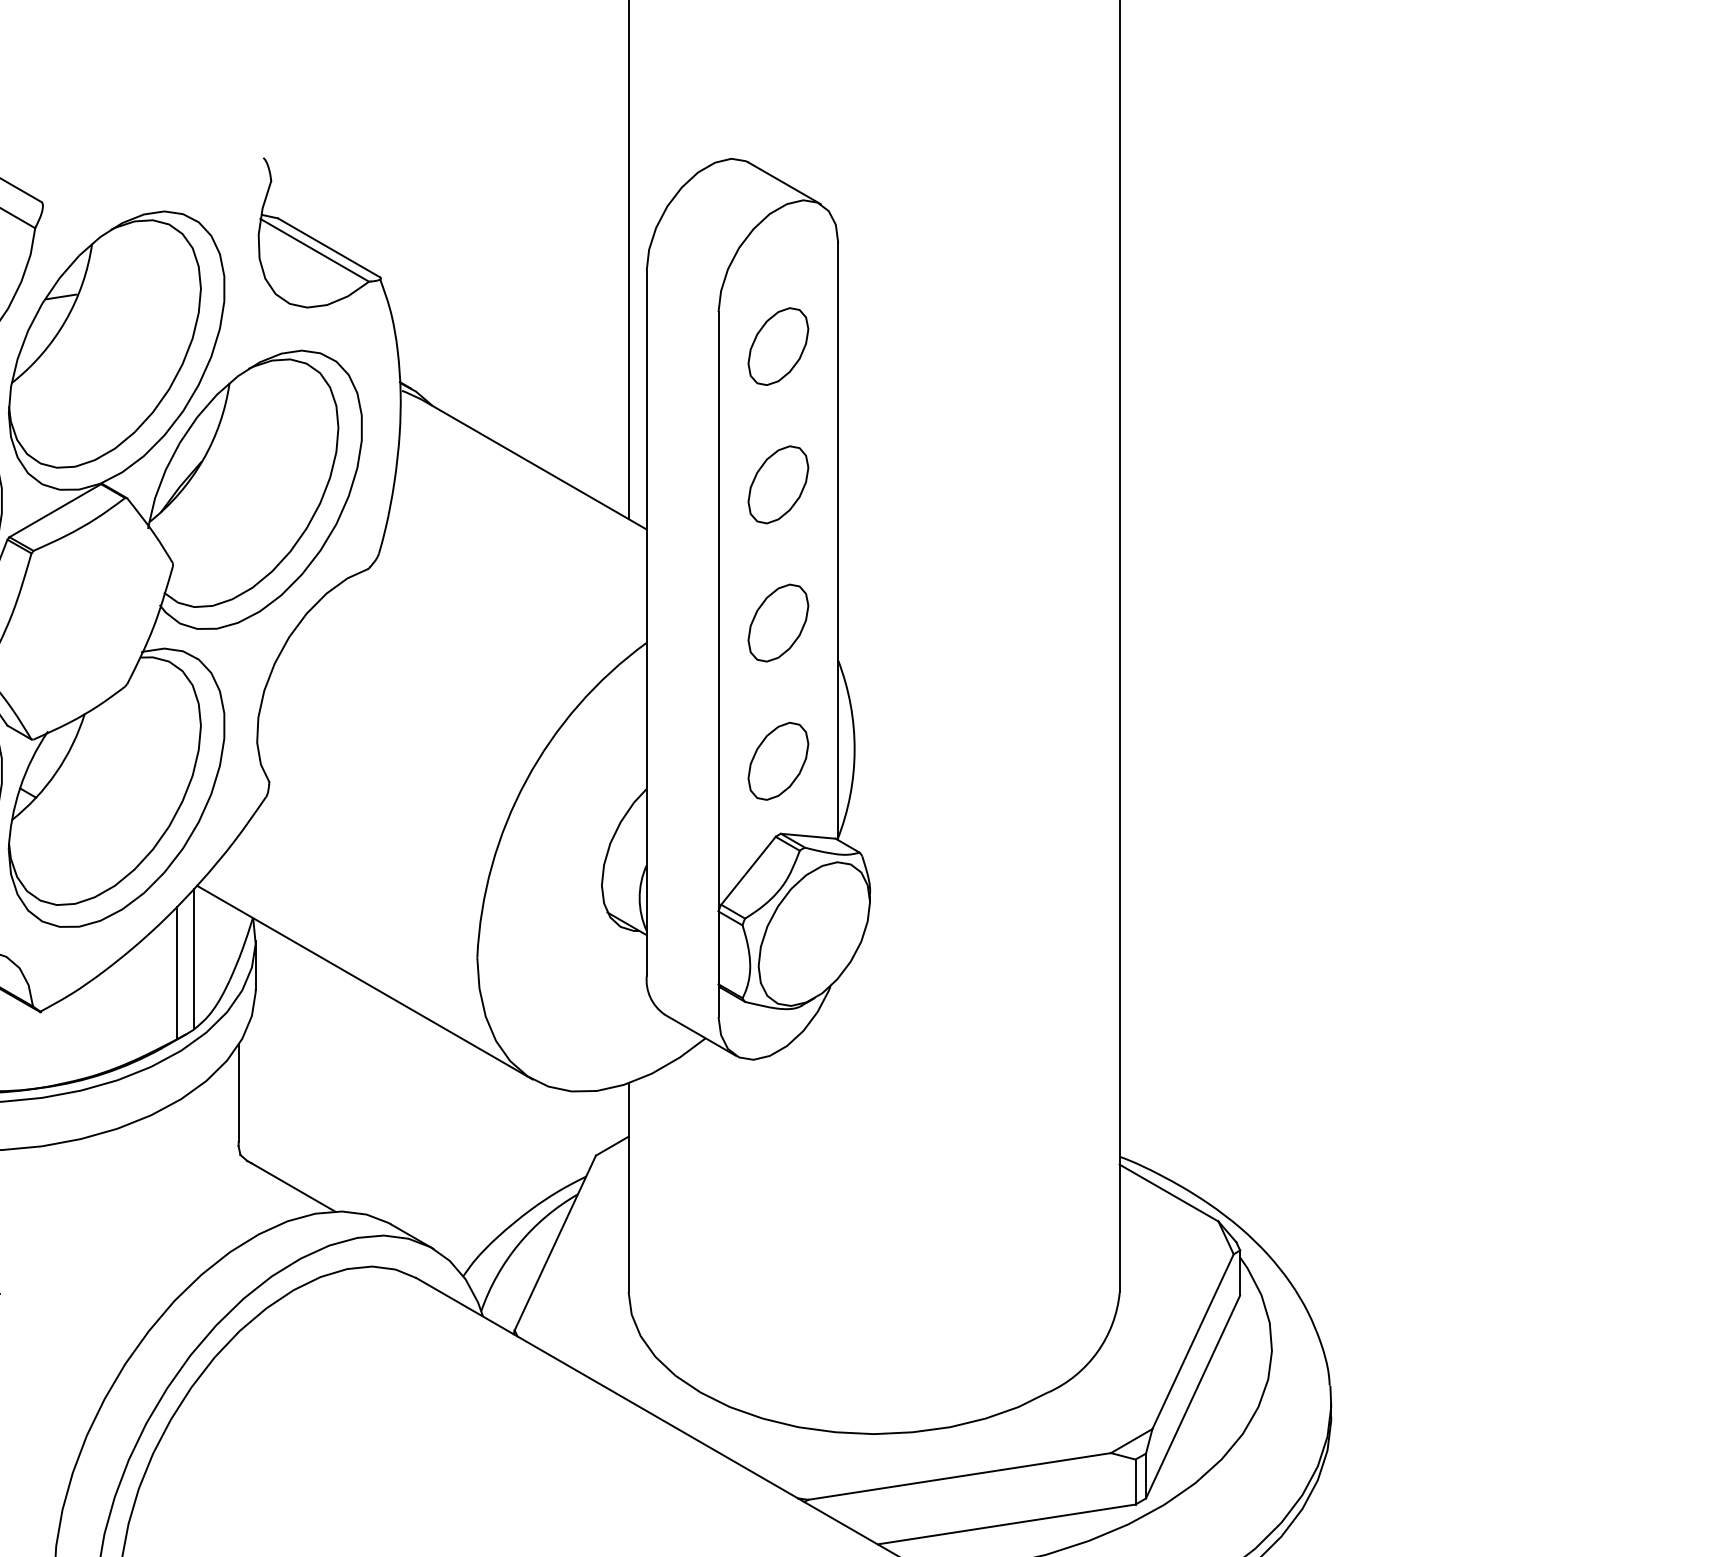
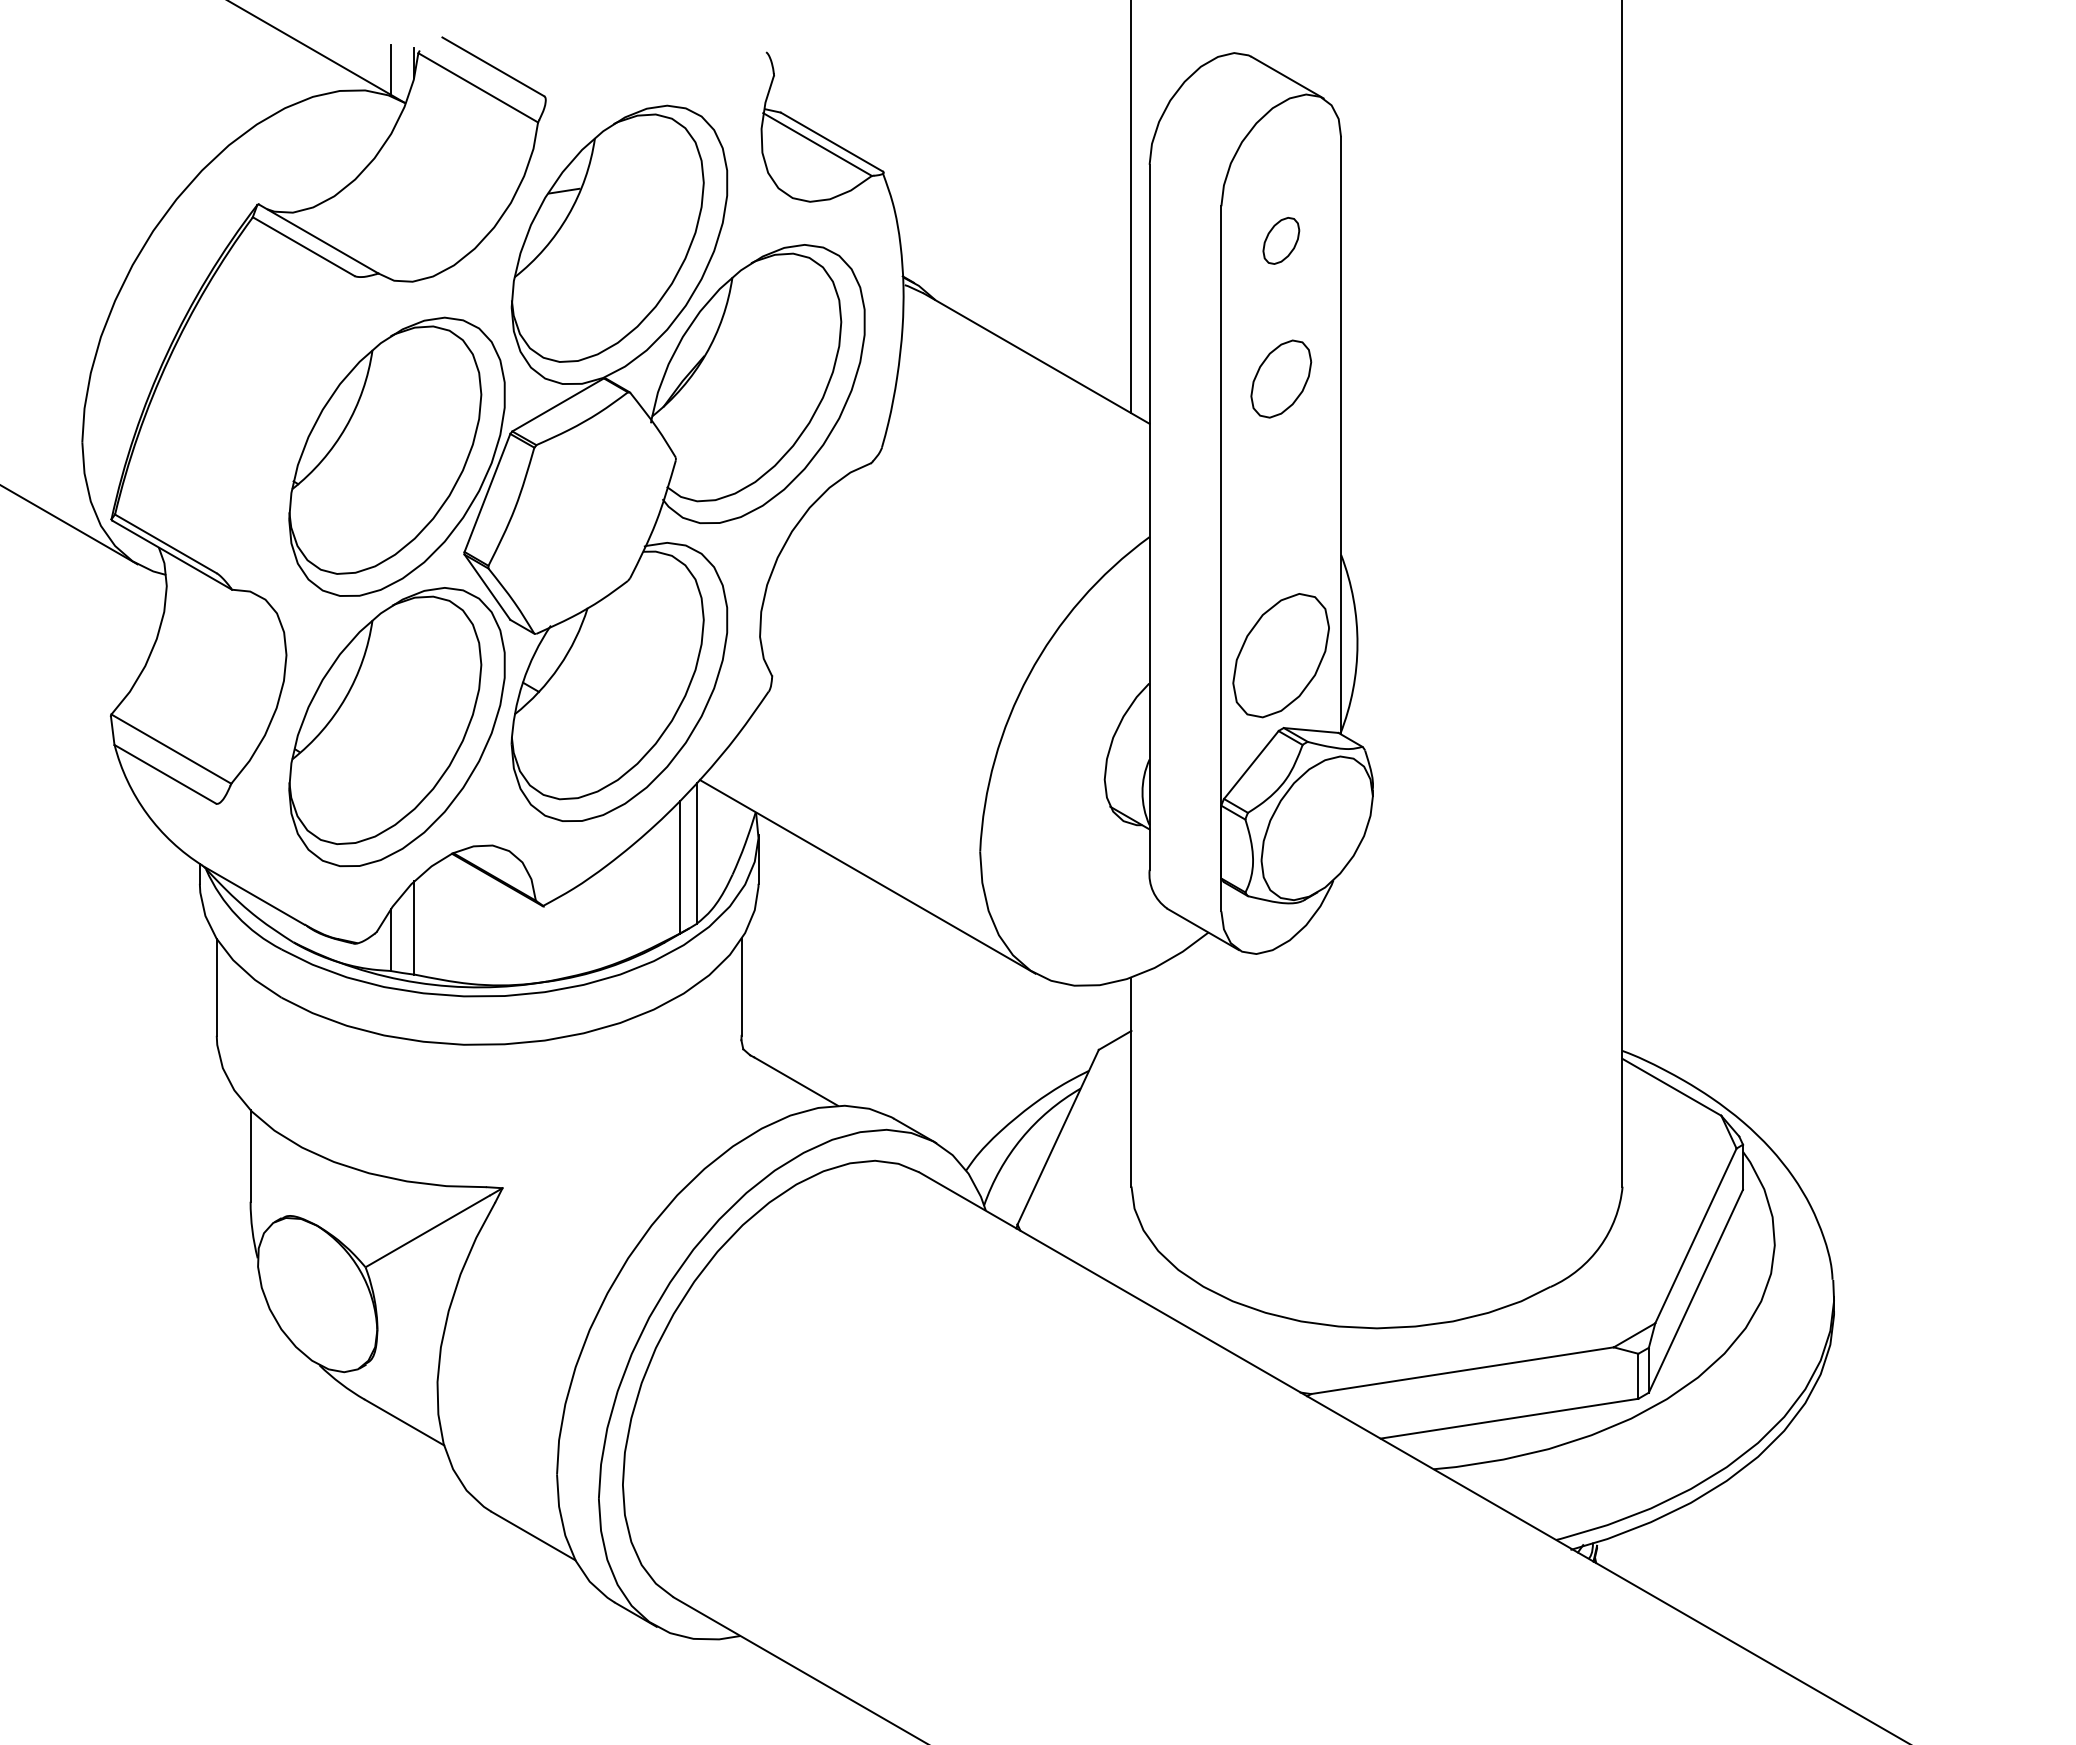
part: (778, 346) -> (1281, 240), size x0.6
part: (778, 623) -> (1281, 517), removed
part: (778, 761) -> (1281, 655), size x1.6

